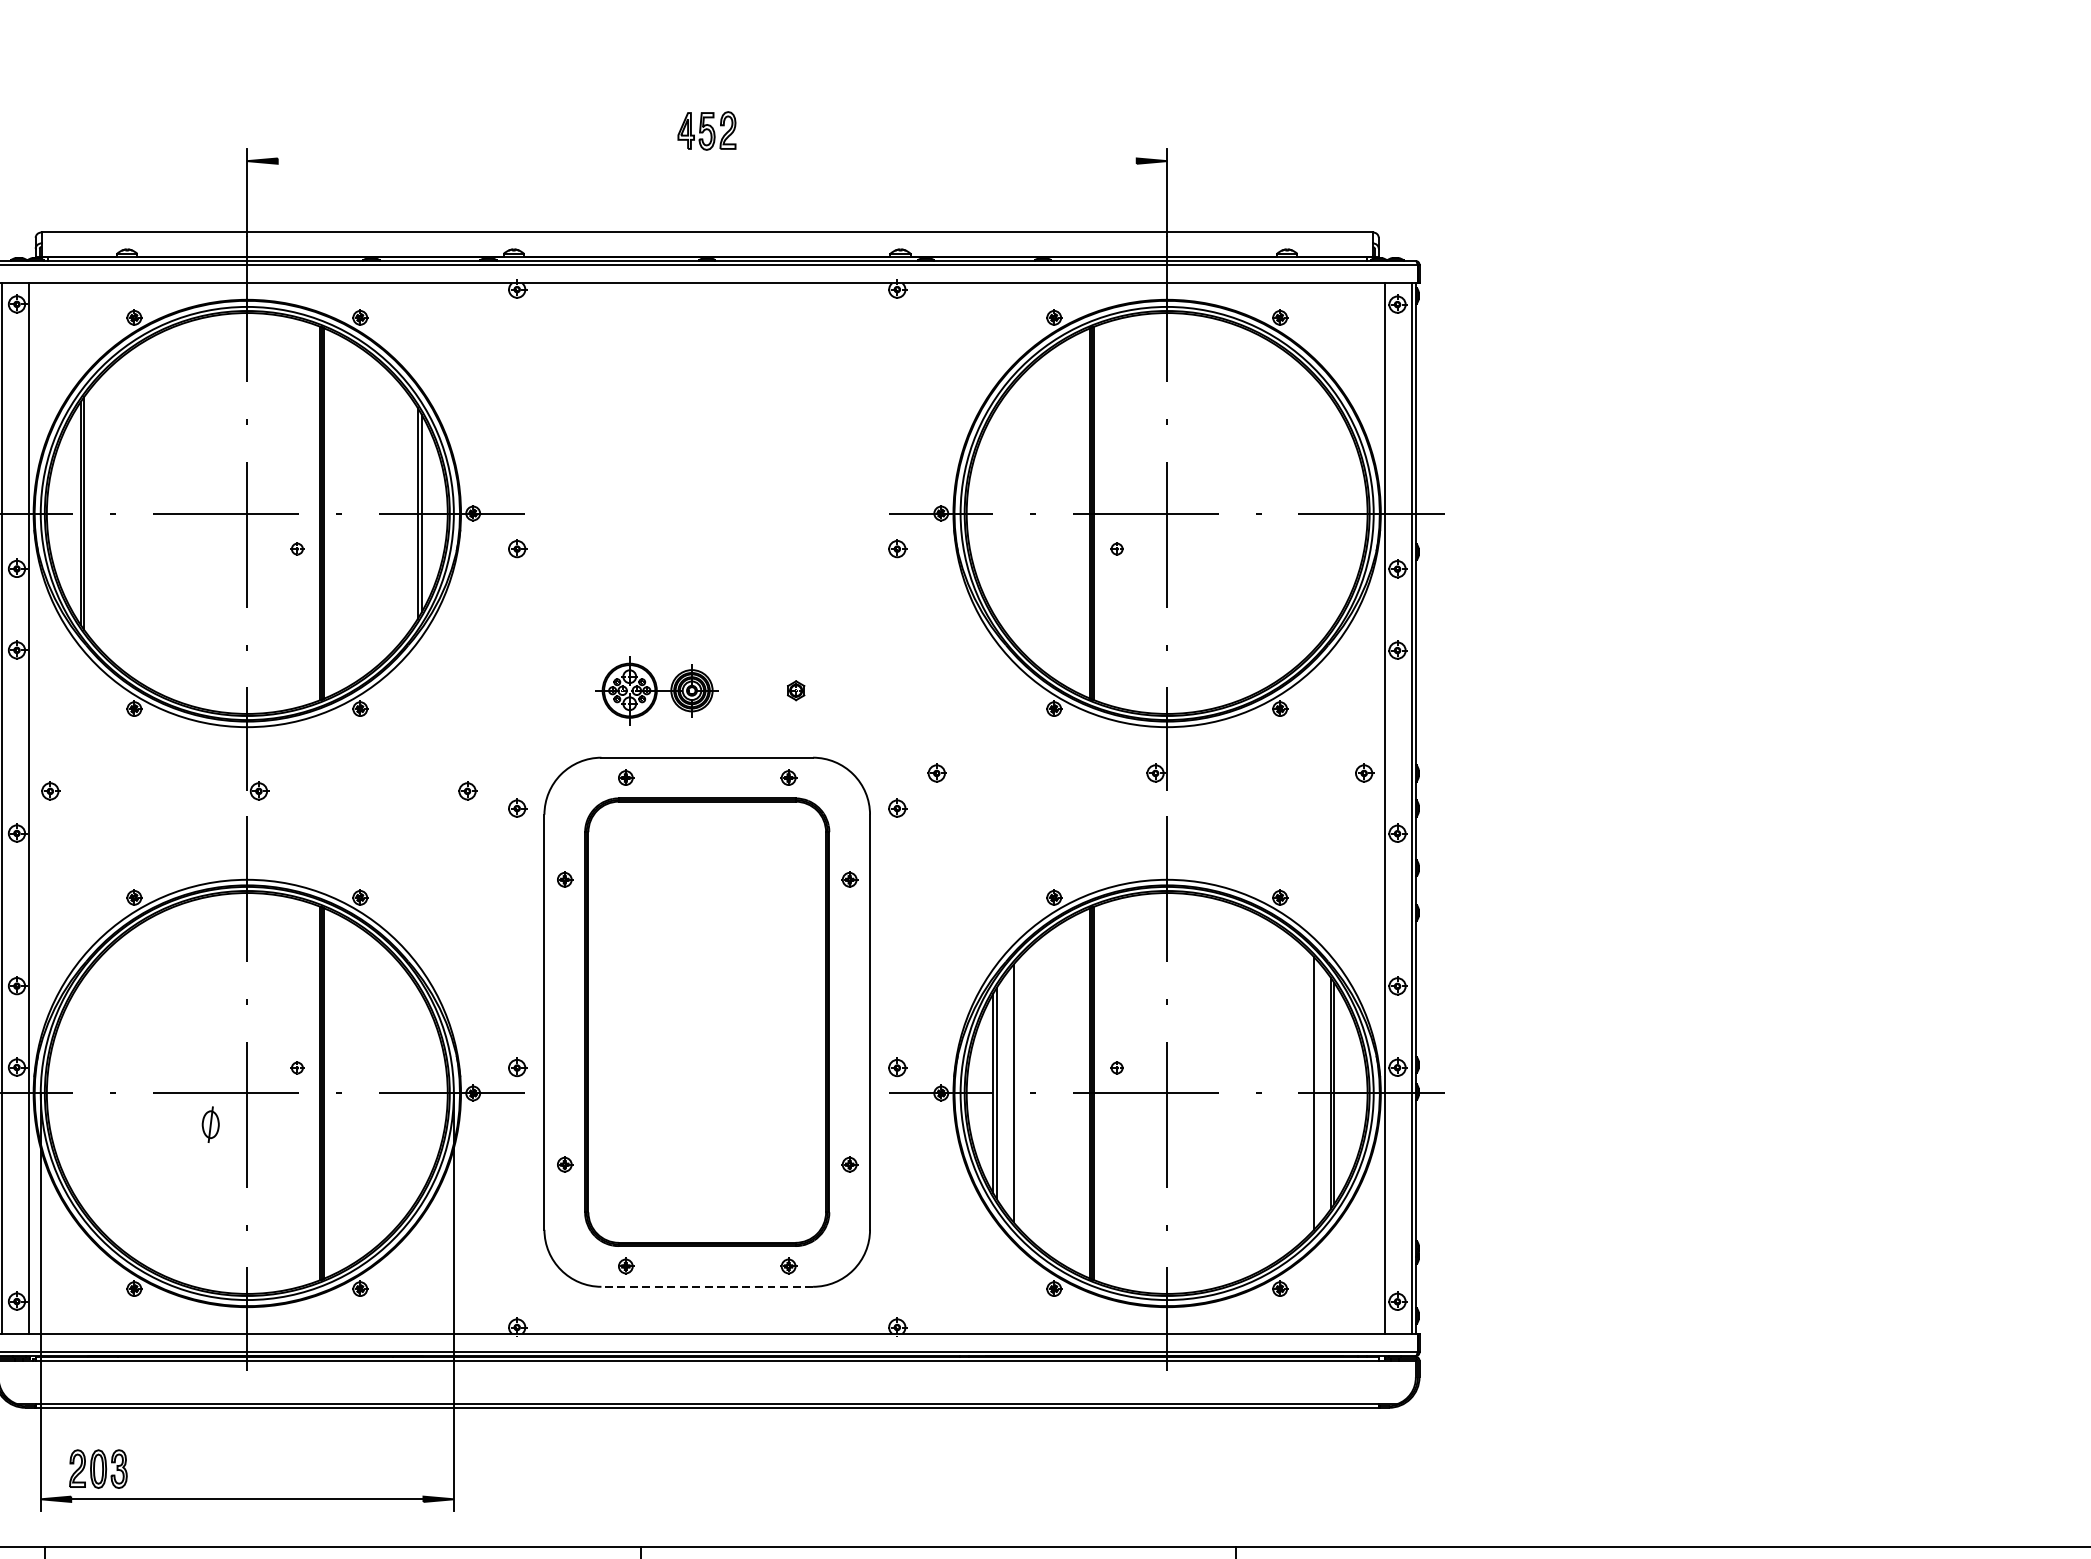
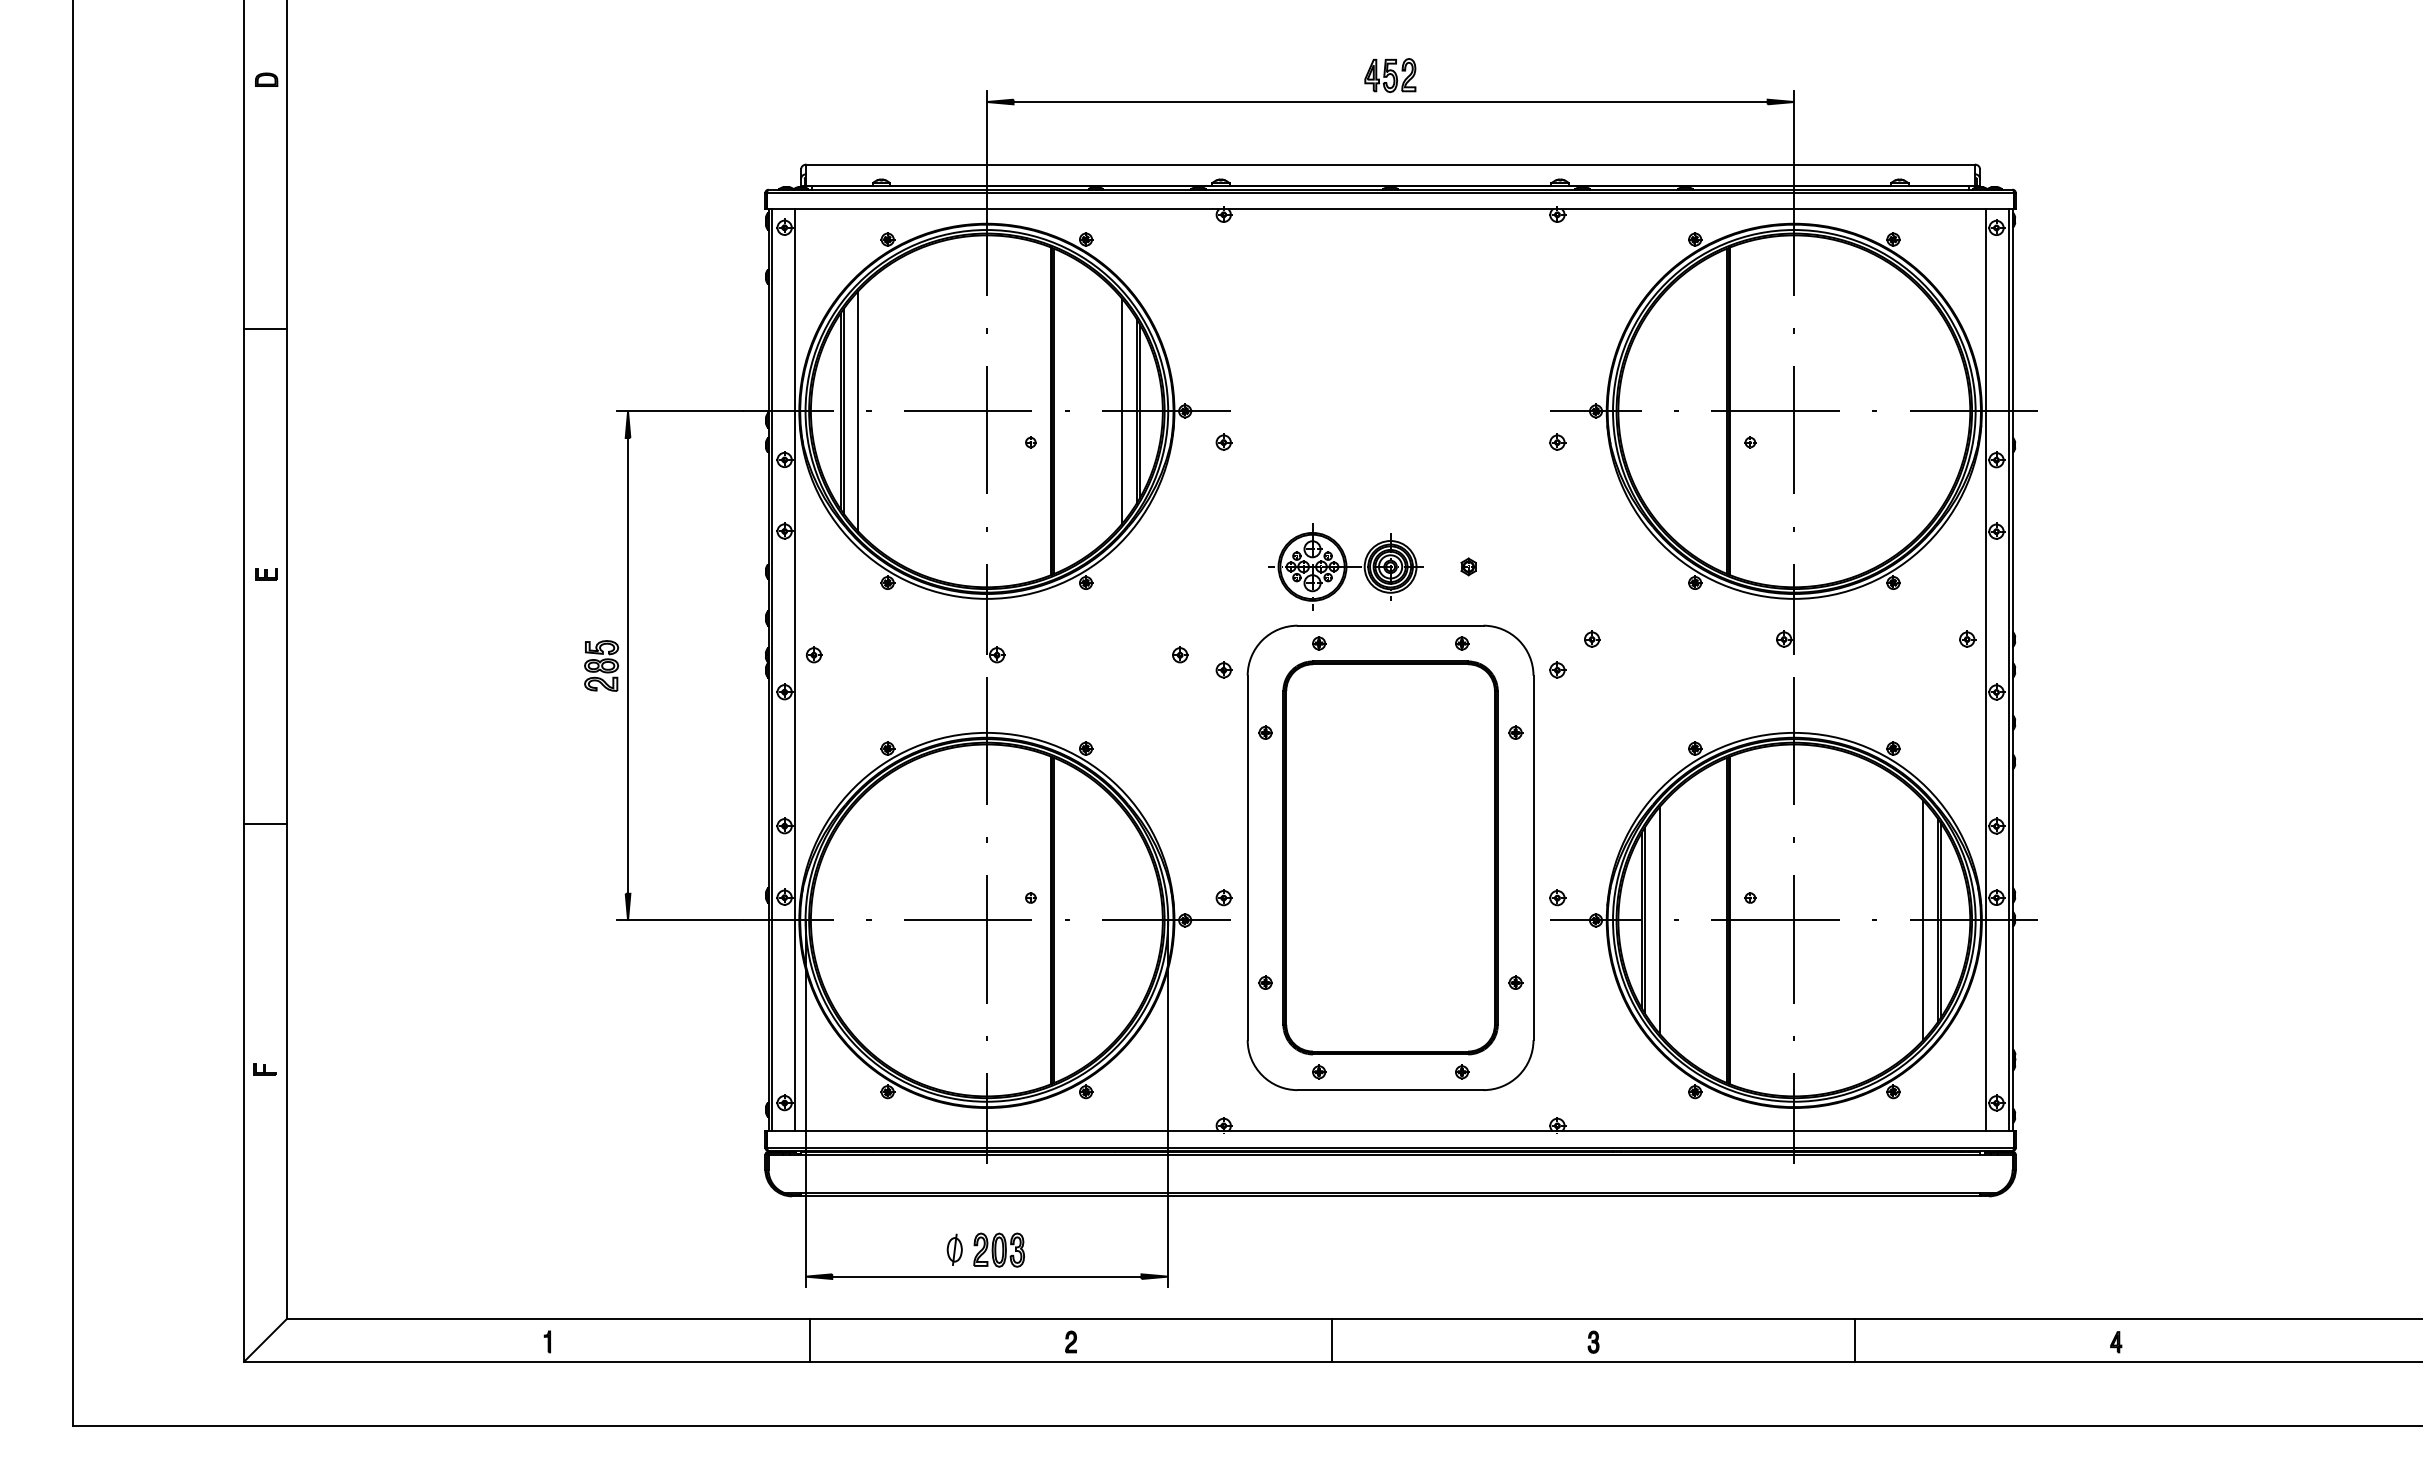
line: (707, 161) -> (1390, 102), added
line: (401, 512) -> (1122, 410), added
line: (101, 513) -> (858, 411), added
part: (655, 690) -> (1345, 566), size x1.43
part: (210, 1124) -> (954, 1249), moved
line: (707, 1287) -> (1390, 1090), dashed -> solid
part: (97, 1468) -> (998, 1249), moved

